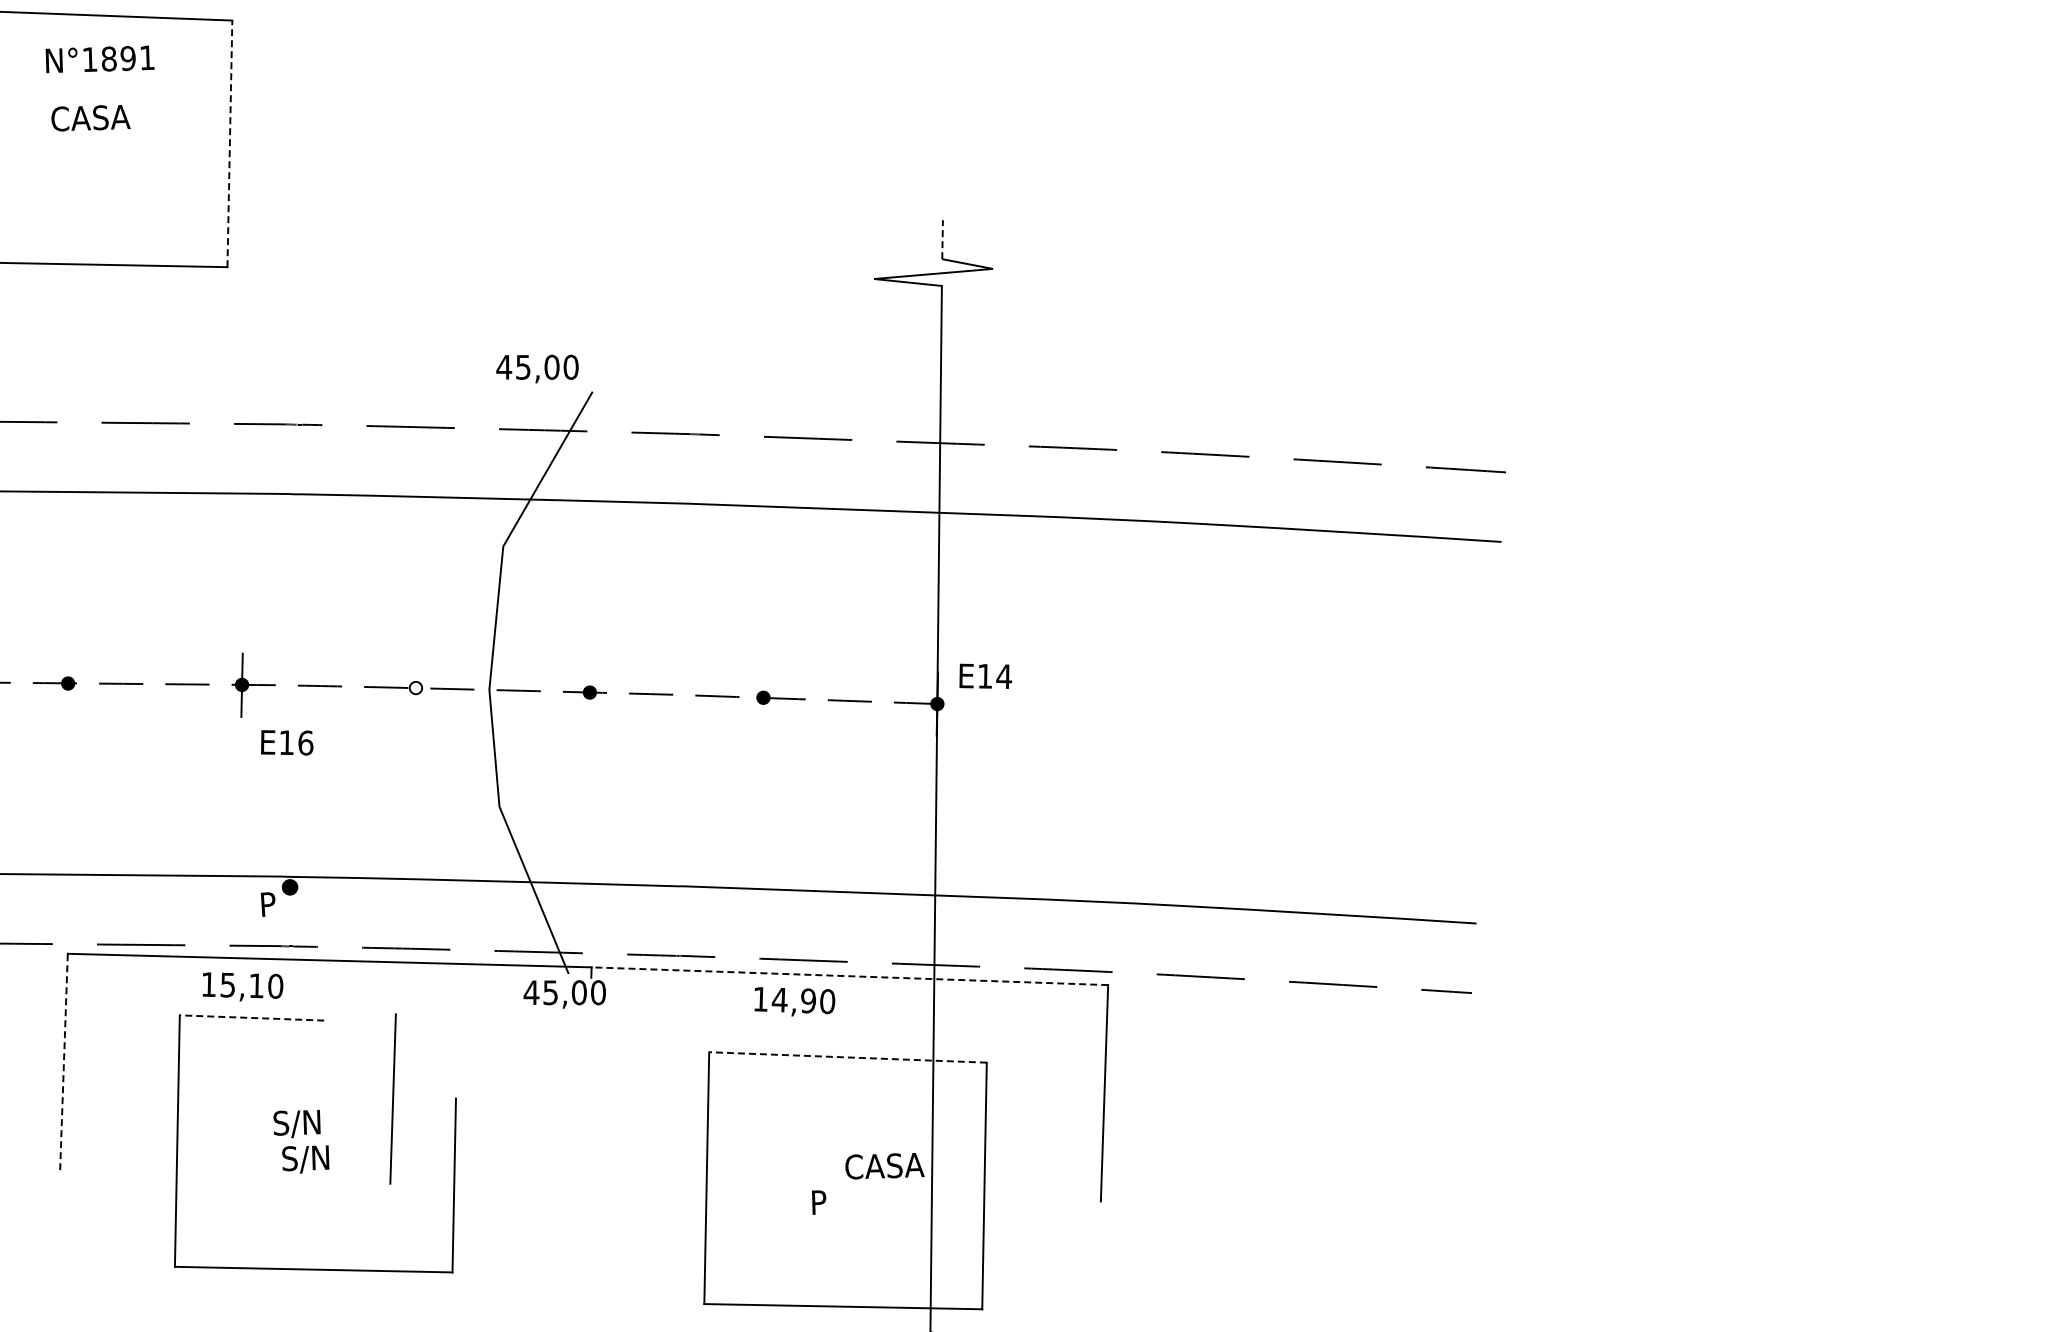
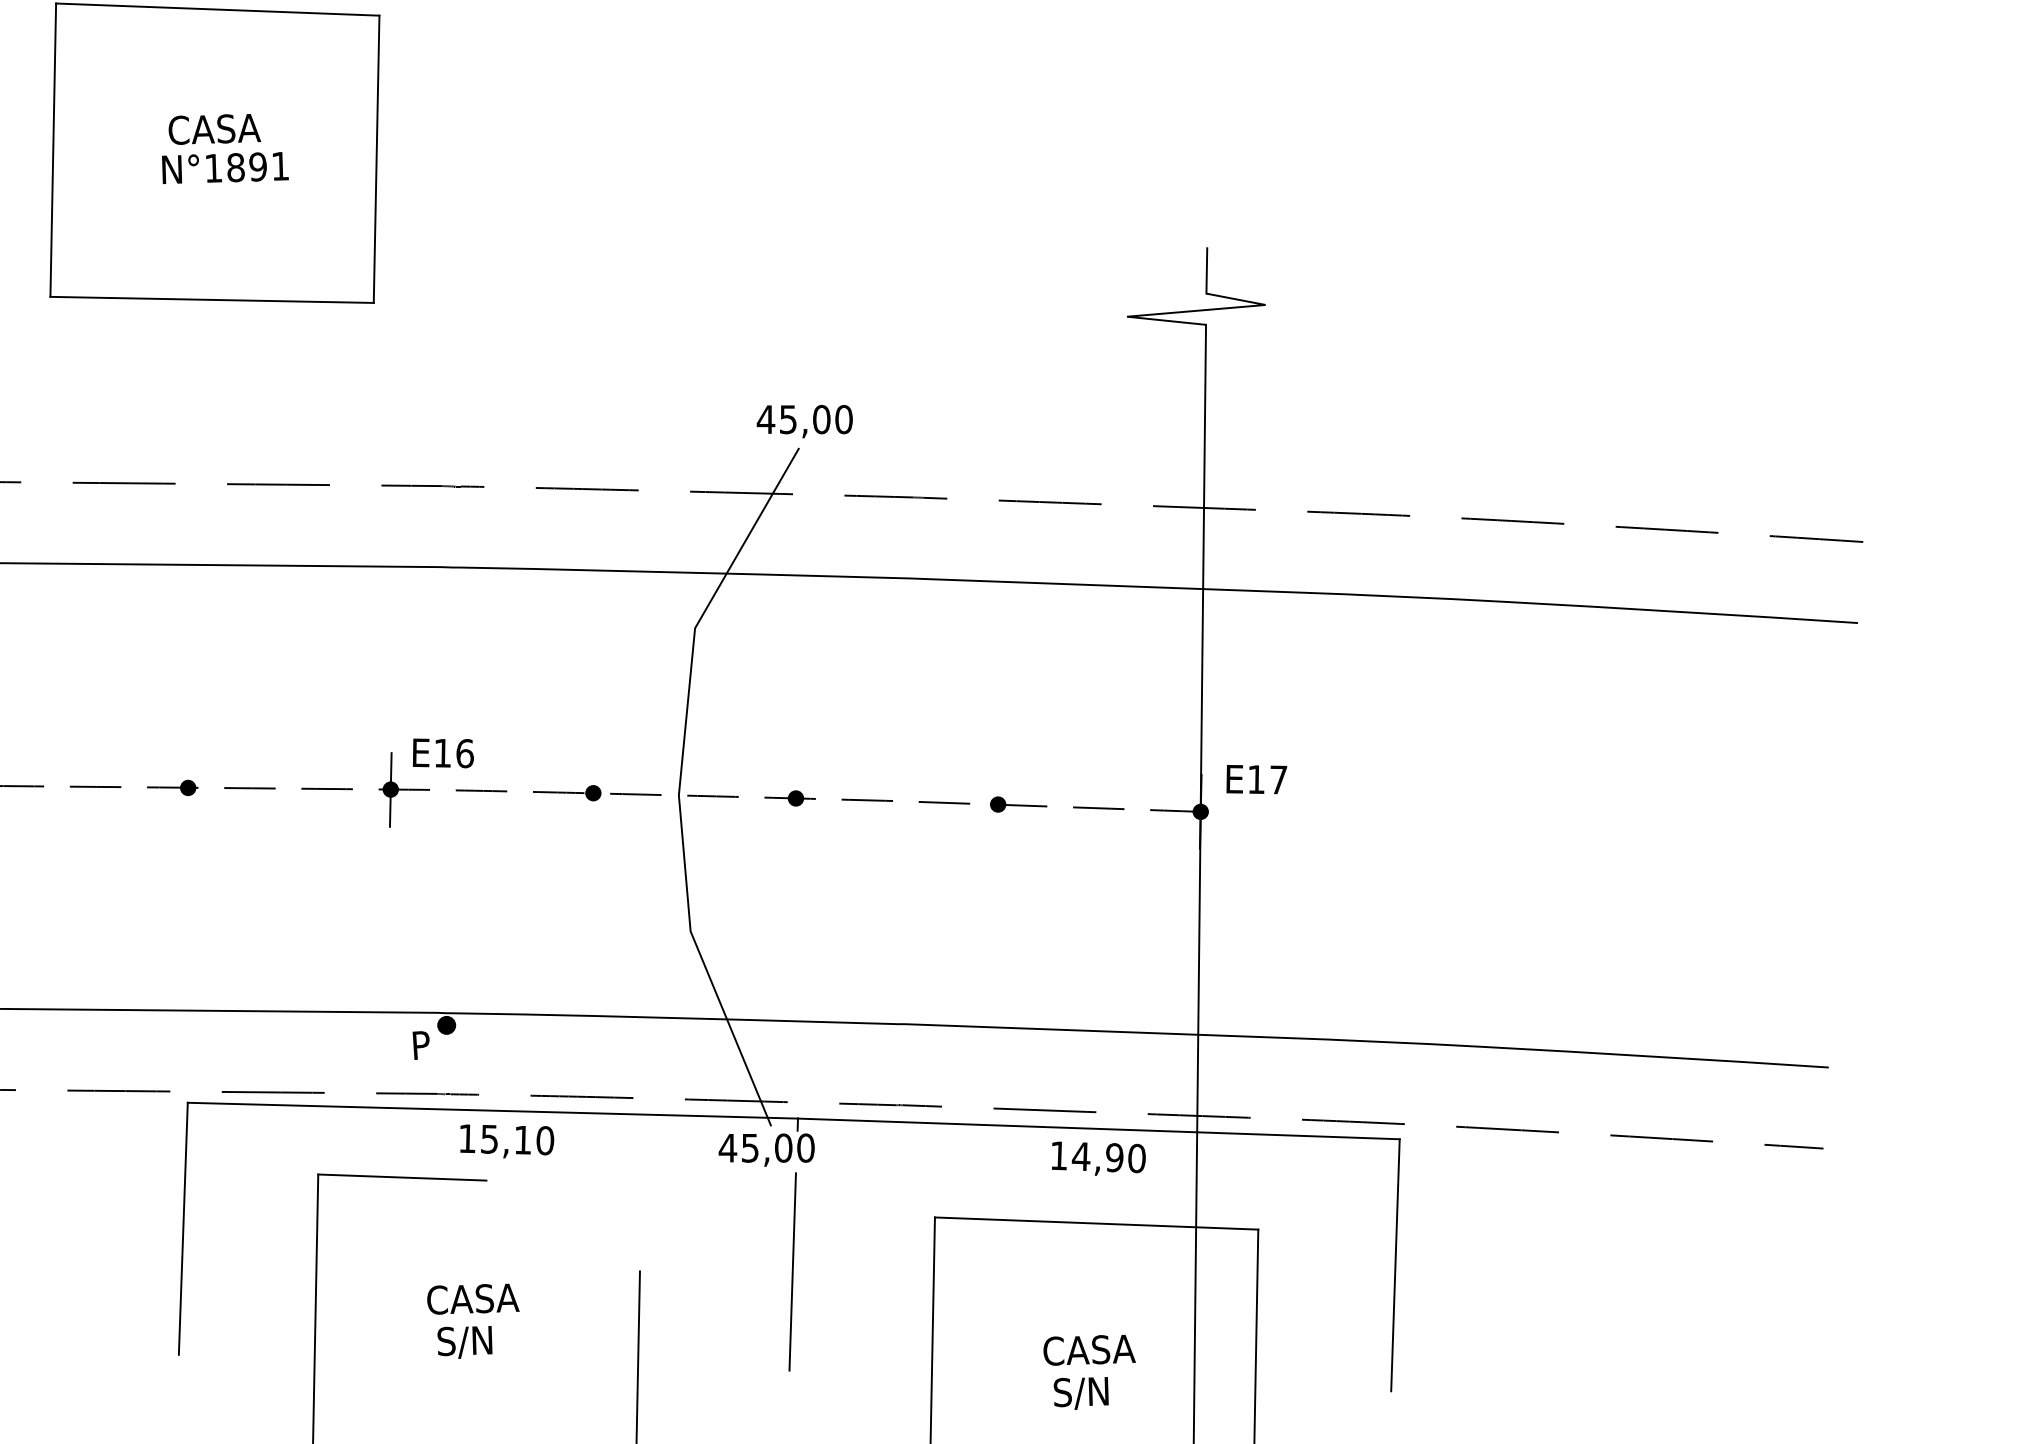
text: (99, 59) -> (224, 168), moved
line: (229, 143) -> (376, 158), dashed -> solid
line: (942, 239) -> (1206, 270), dashed -> solid
text: (537, 368) -> (804, 420), moved
text: (1004, 676) -> (1278, 779), E14 -> E17
fill: (415, 687) -> (592, 792), added
text: (287, 742) -> (443, 752), moved
line: (849, 976) -> (1098, 1129), dashed -> solid
text: (242, 986) -> (506, 1140), moved
text: (794, 1001) -> (1098, 1158), moved
line: (251, 1017) -> (401, 1176), dashed -> solid
line: (847, 1057) -> (1096, 1223), dashed -> solid
line: (64, 1061) -> (183, 1228), dashed -> solid
line: (392, 1098) -> (792, 1271), moved
text: (312, 1123) -> (472, 1300), S/N -> CASA
text: (884, 1166) -> (1089, 1350), moved
text: (834, 1203) -> (1080, 1393), P -> S/N

